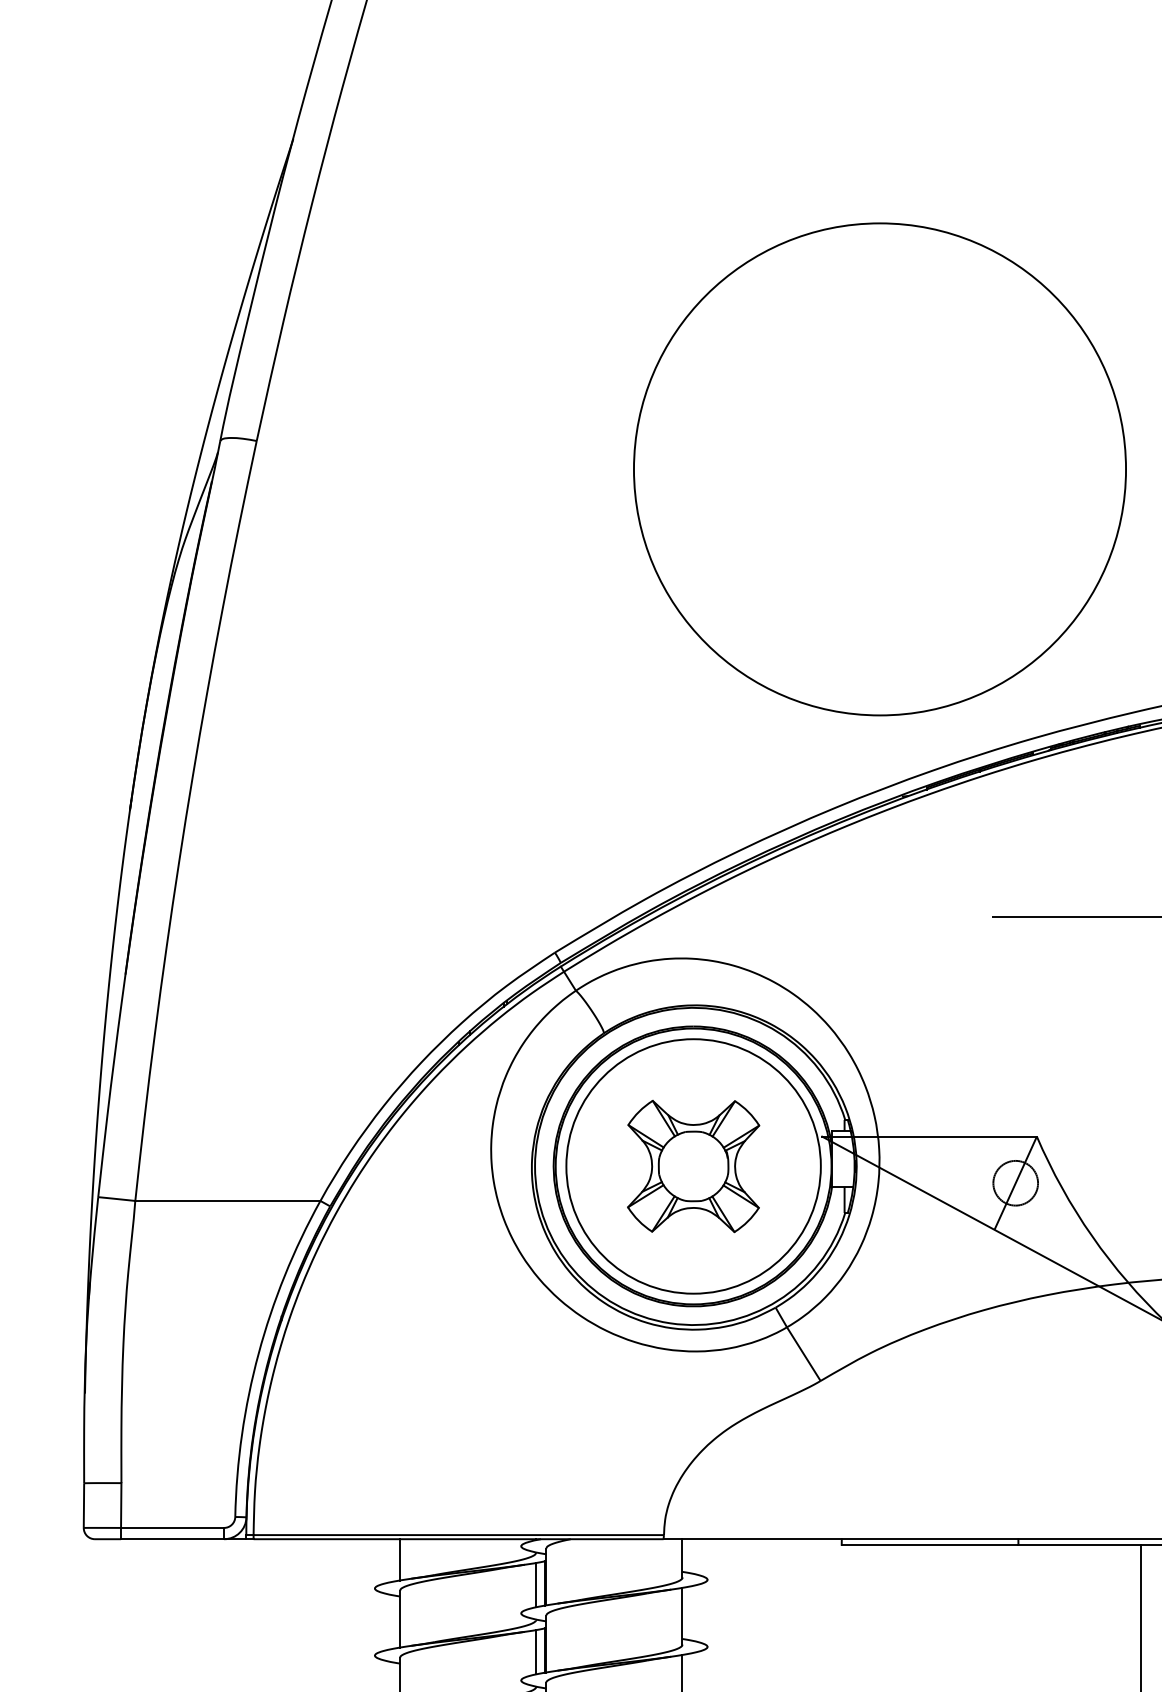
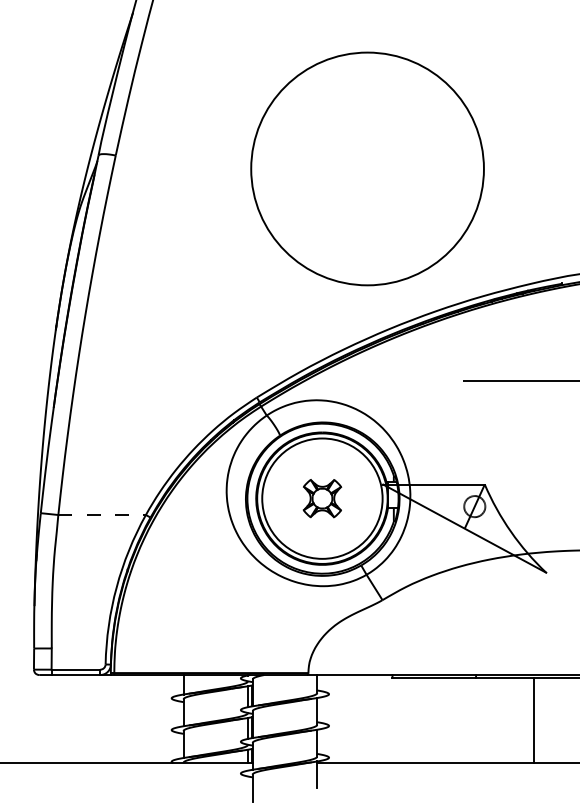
circle: (879, 468) -> (367, 168), moved
part: (693, 1166) -> (322, 498), size x0.6
line: (228, 1201) -> (102, 515), solid -> dashed

